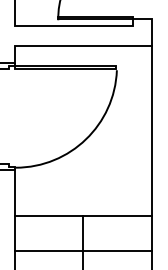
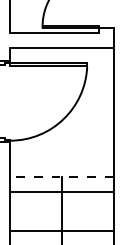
line: (83, 216) -> (61, 177), solid -> dashed
line: (83, 250) -> (61, 191), moved

